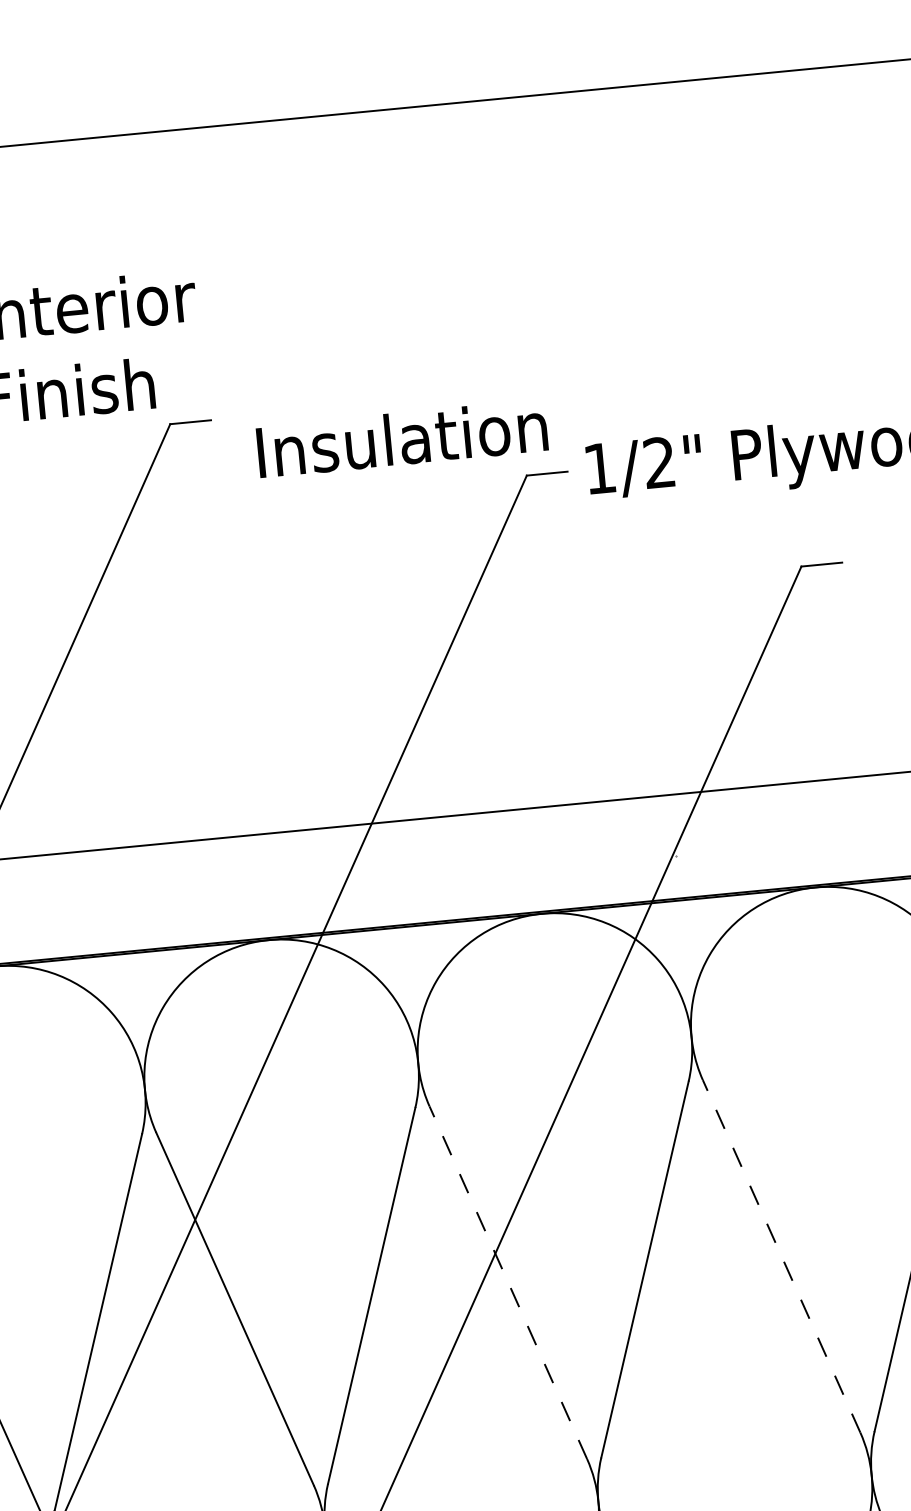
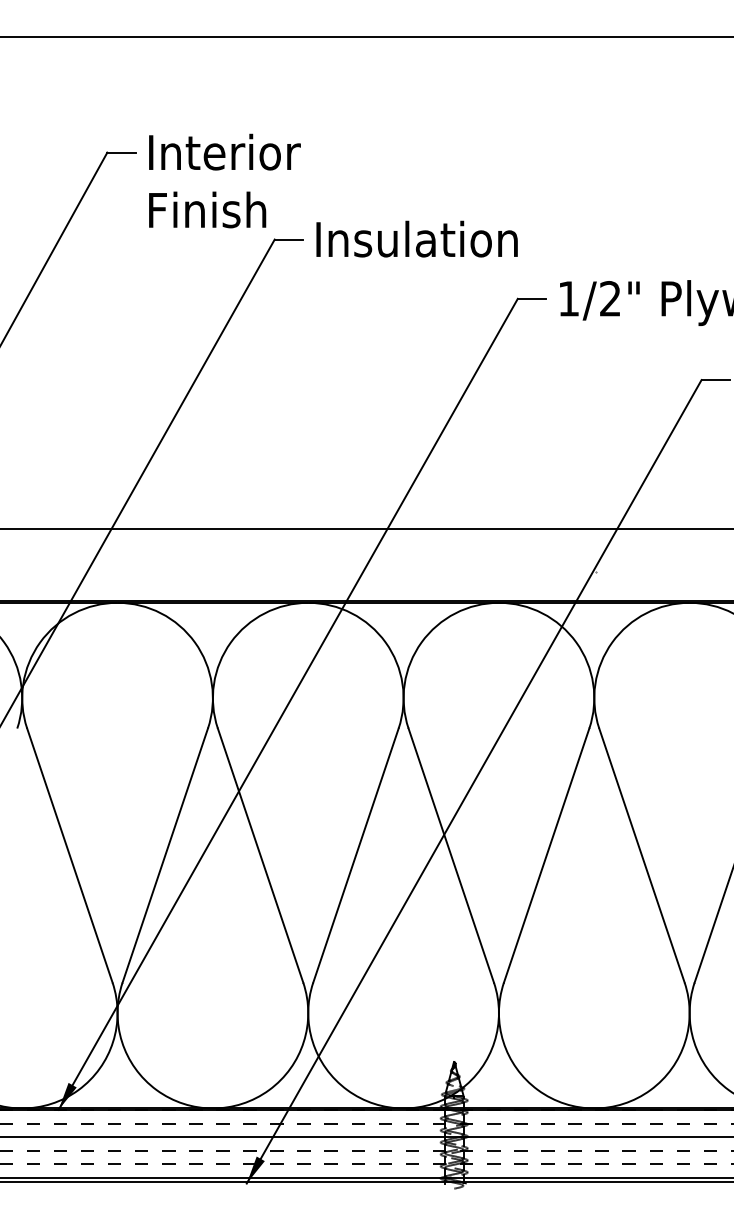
text: (401, 437) -> (416, 238), moved
line: (780, 1256) -> (641, 855), dashed -> solid
line: (508, 1282) -> (451, 855), dashed -> solid

